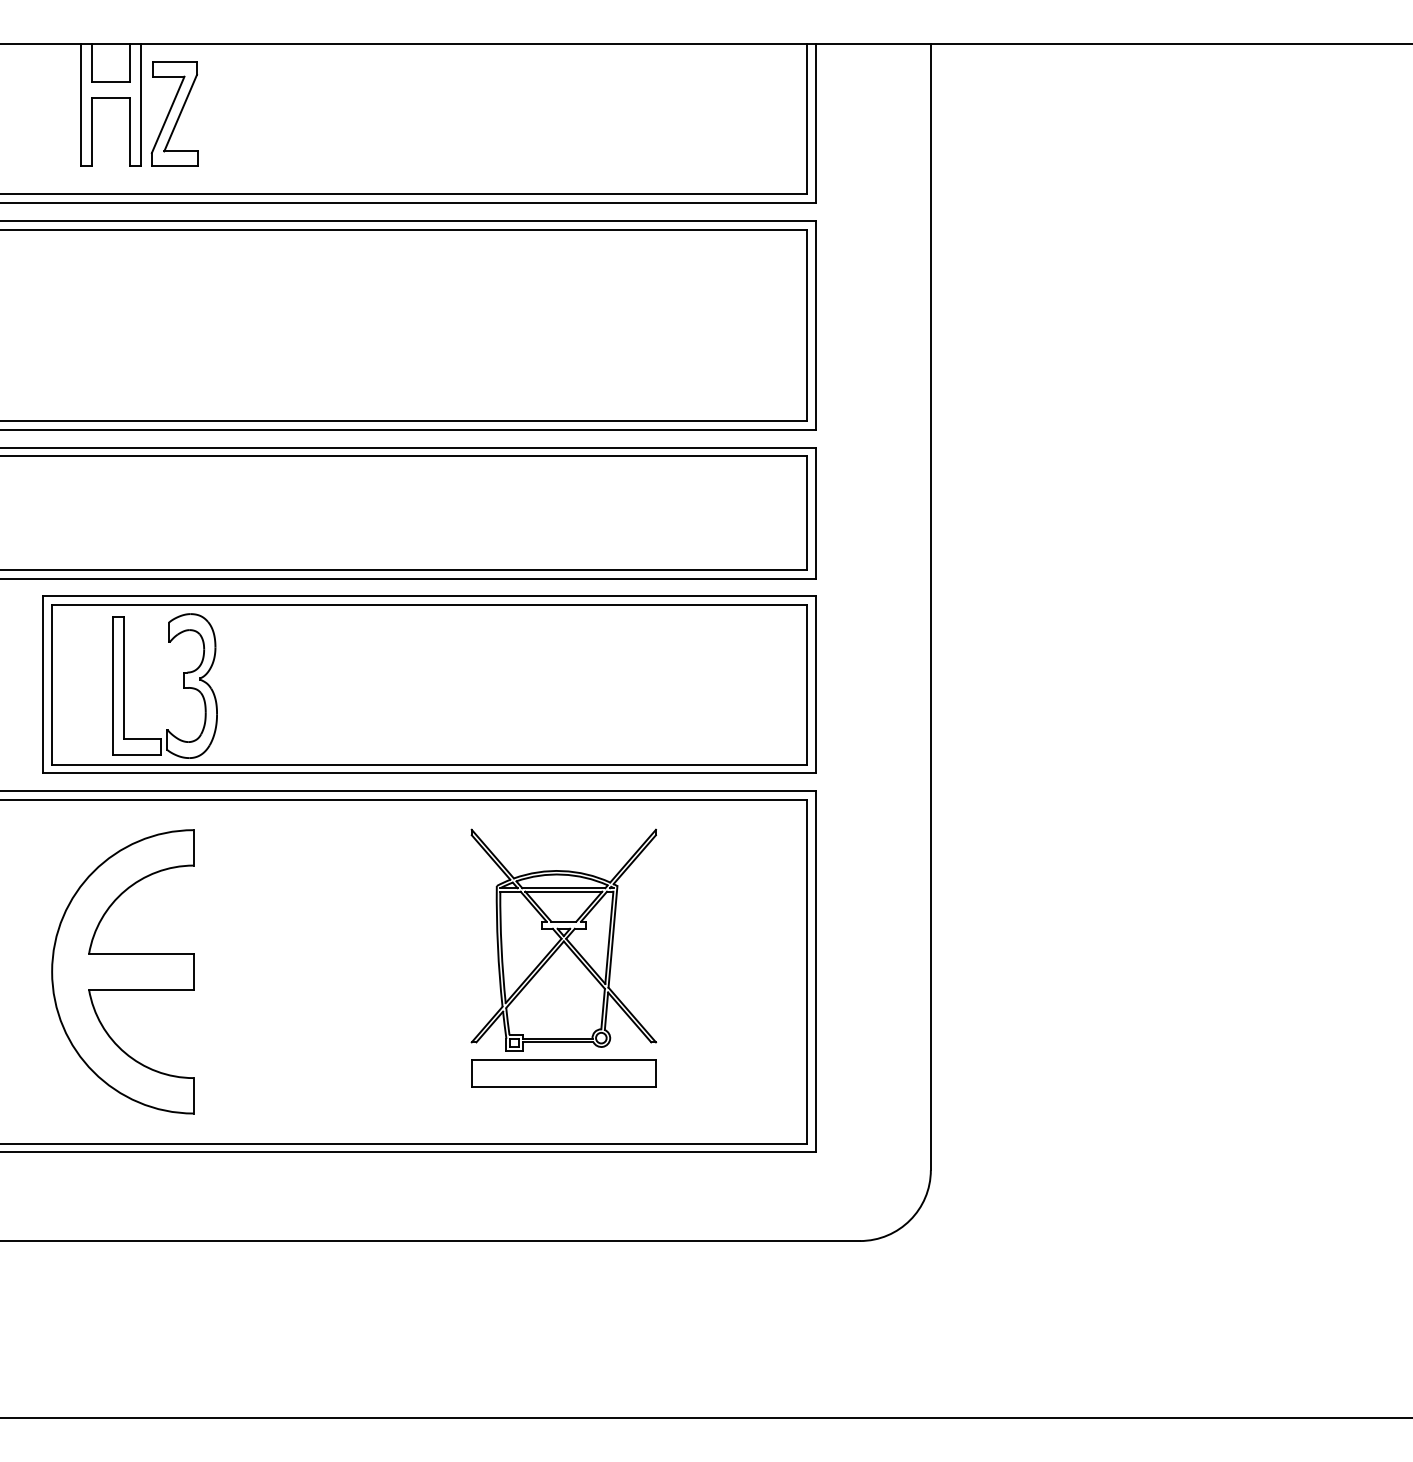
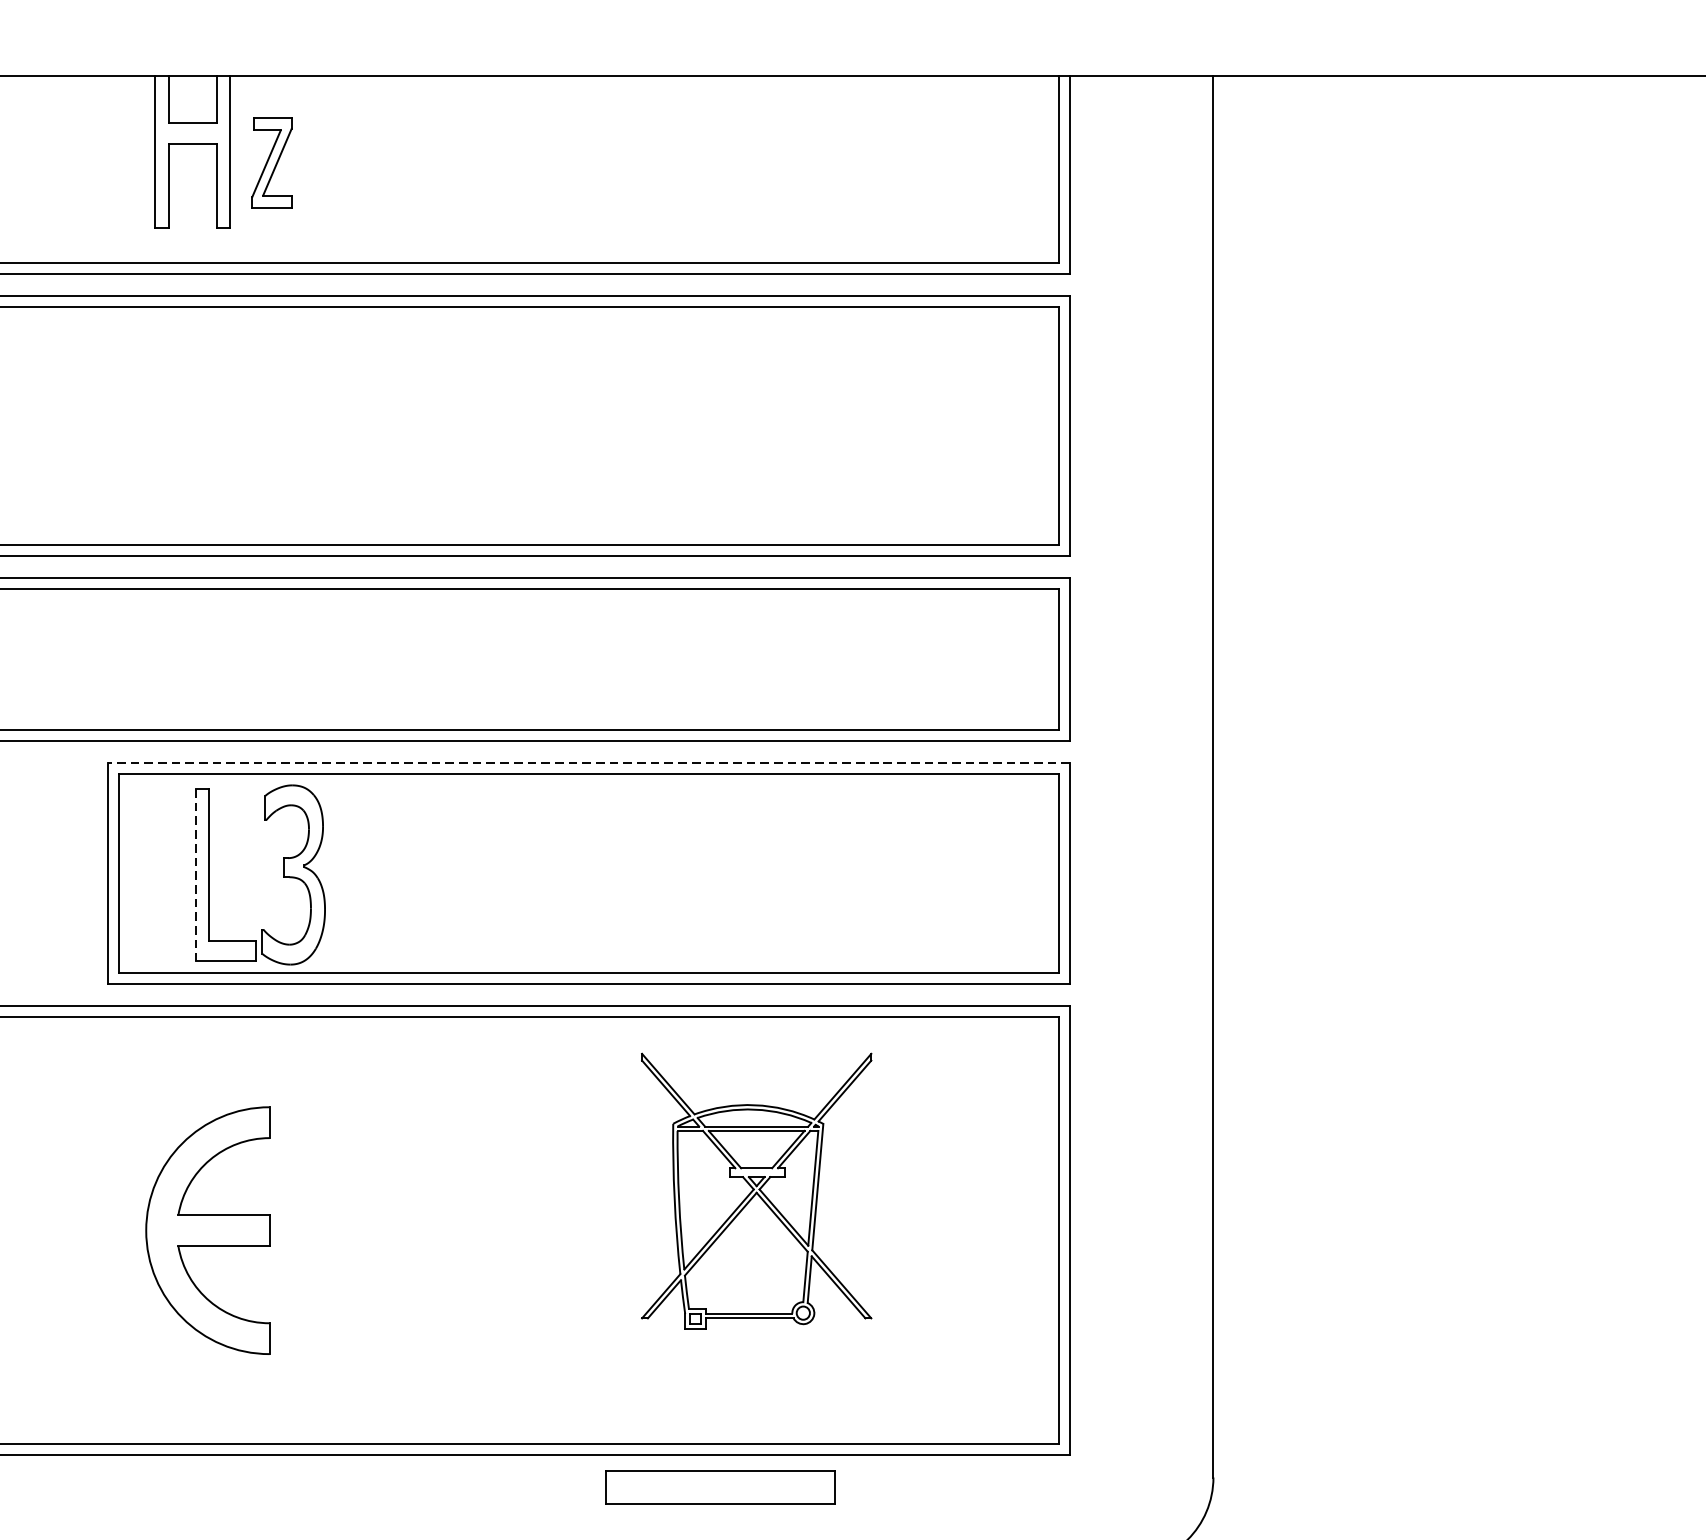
part: (174, 113) -> (272, 162), size x0.7
line: (428, 596) -> (588, 763), solid -> dashed
line: (113, 686) -> (196, 875), solid -> dashed
part: (122, 971) -> (207, 1230), size x0.7
part: (563, 1073) -> (720, 1487), moved

